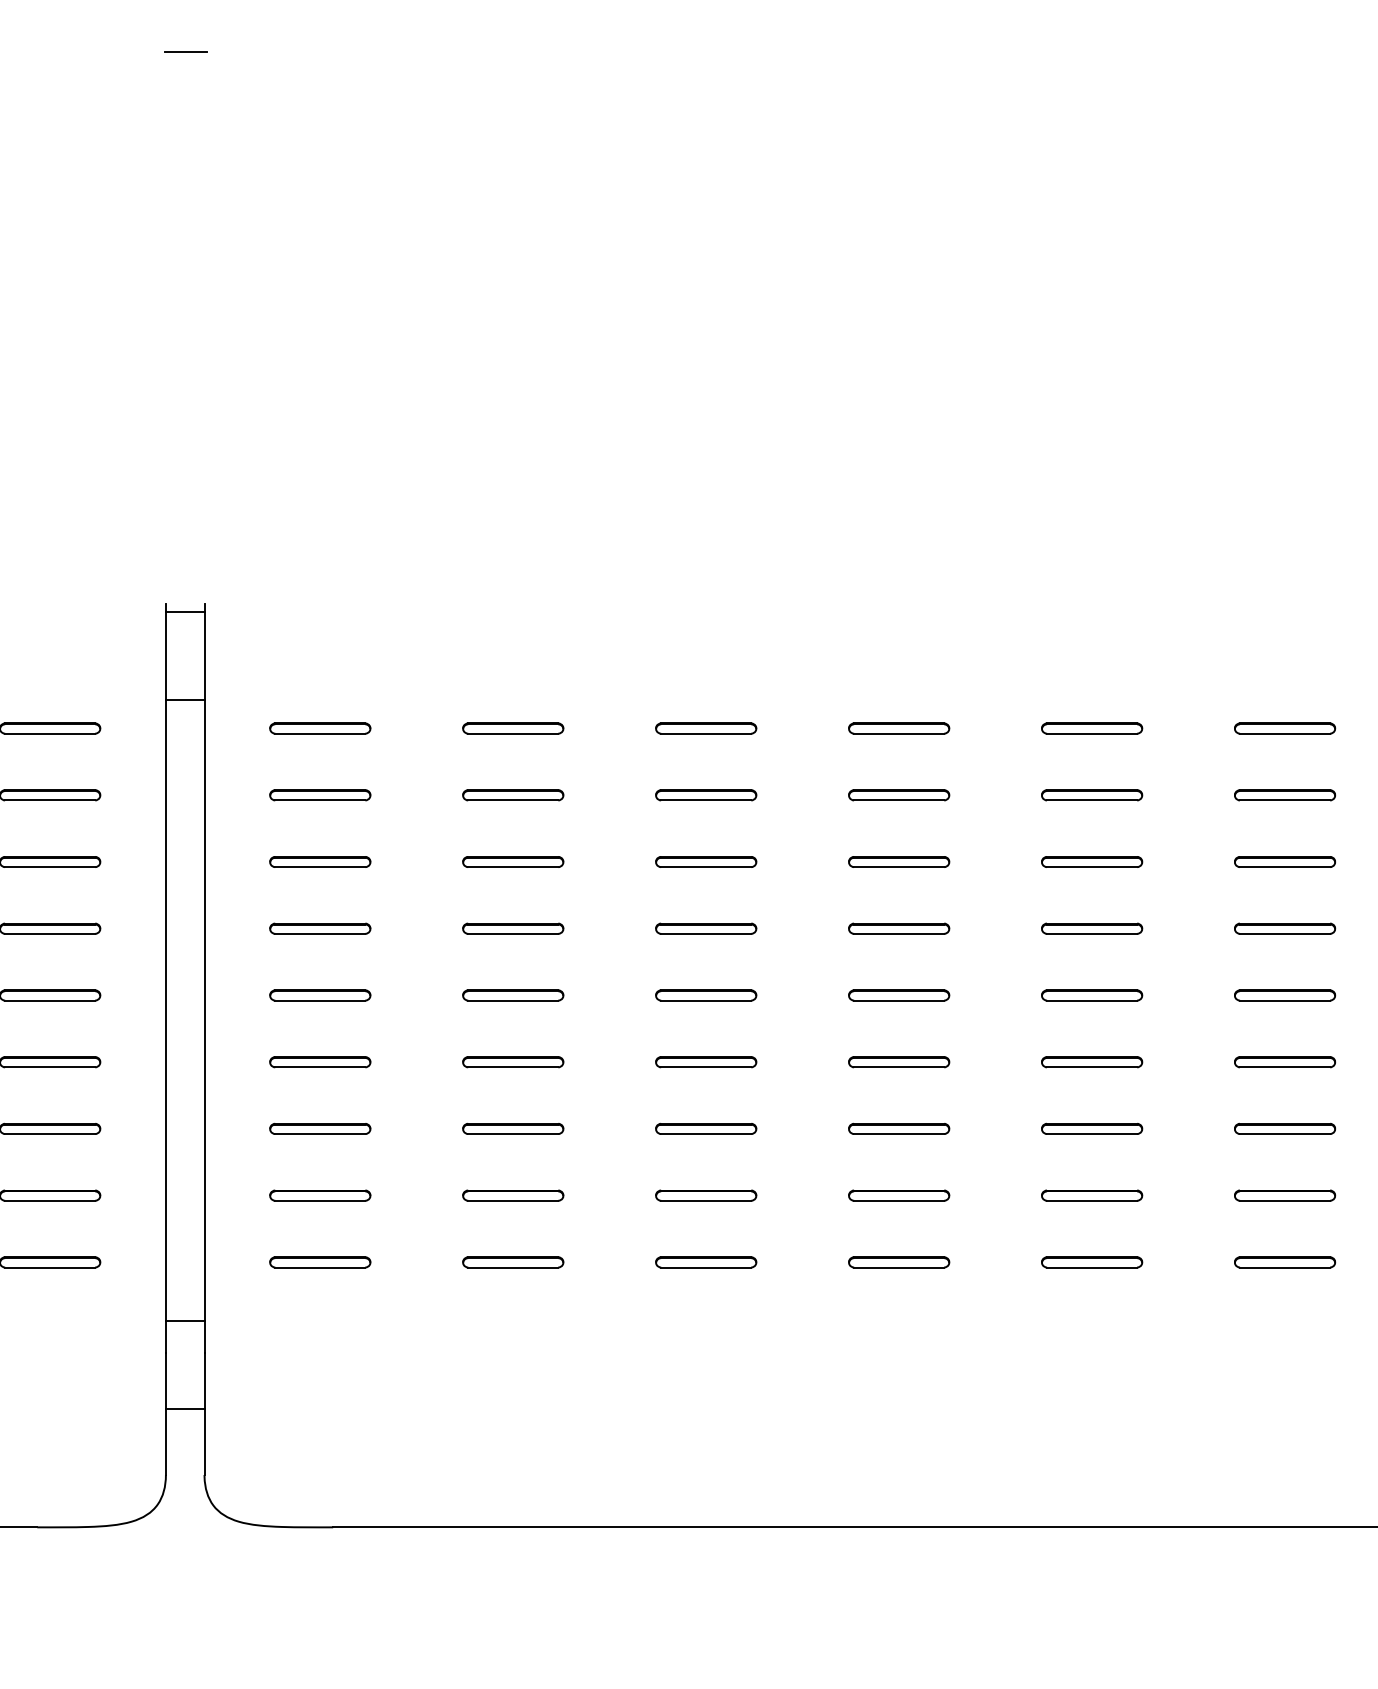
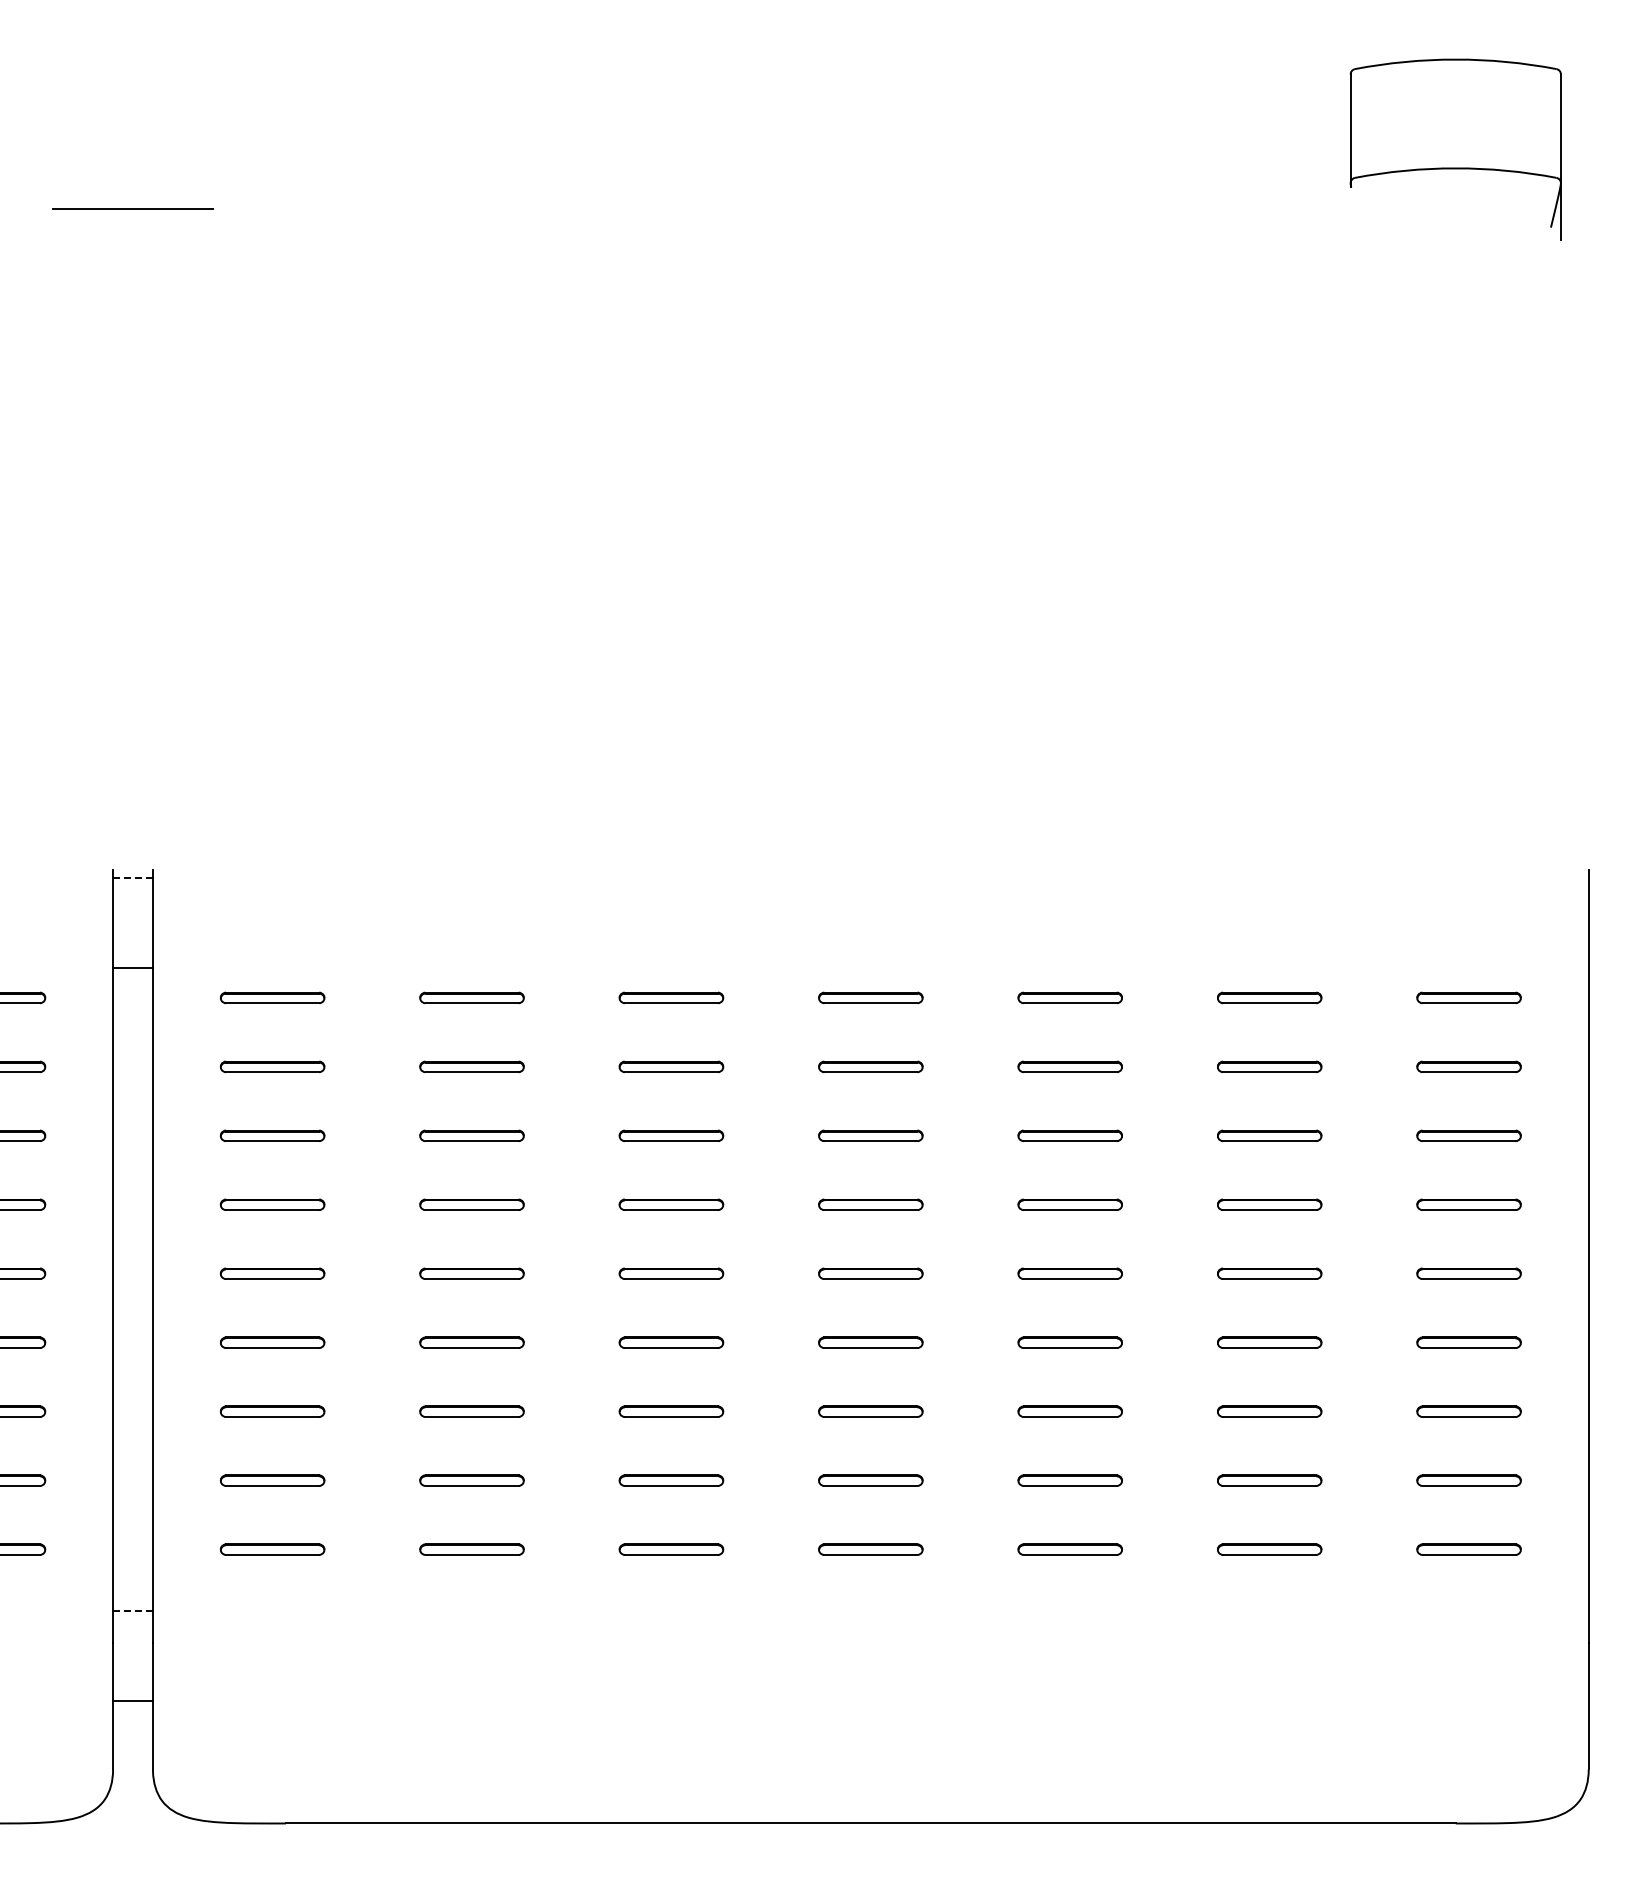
line: (185, 52) -> (133, 299), removed
line: (185, 612) -> (133, 877), solid -> dashed
line: (185, 1321) -> (133, 1610), solid -> dashed

